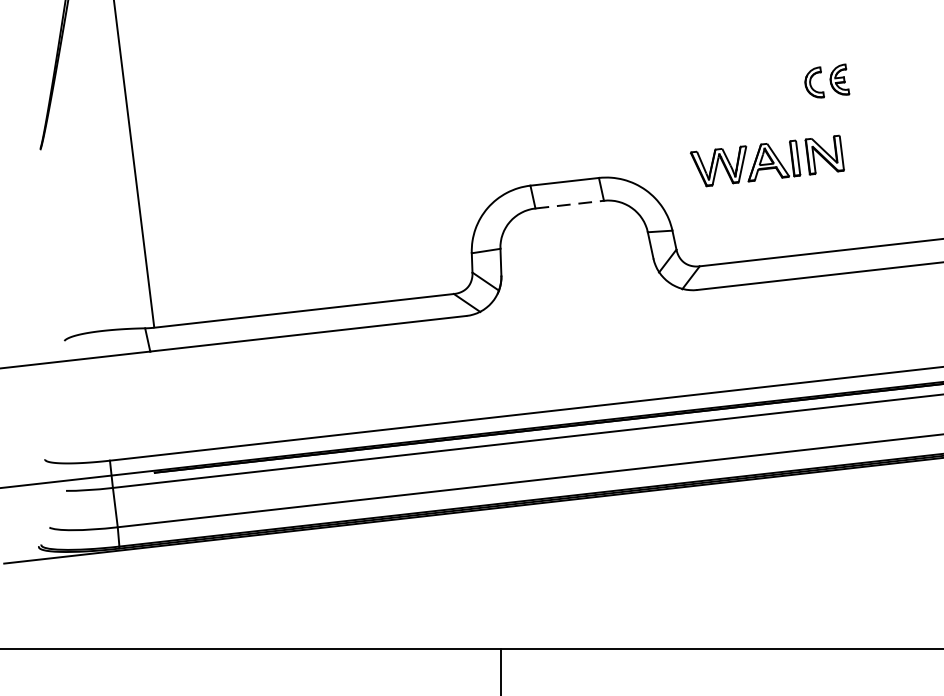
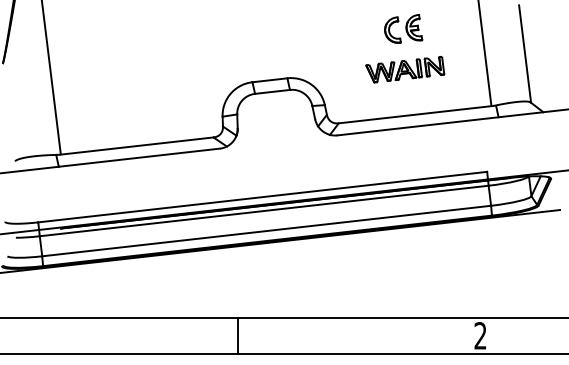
part: (826, 80) -> (403, 28), size x1.67
part: (767, 160) -> (405, 69), moved
line: (569, 203) -> (272, 91), dashed -> solid

